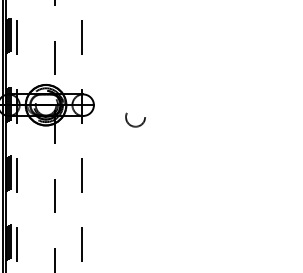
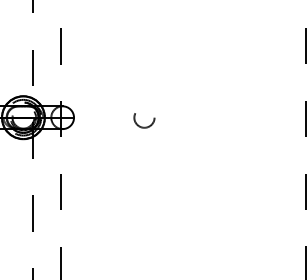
circle: (135, 119) -> (144, 120), moved

